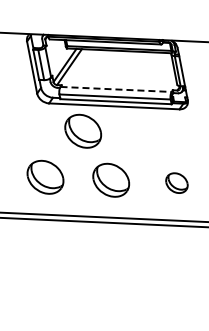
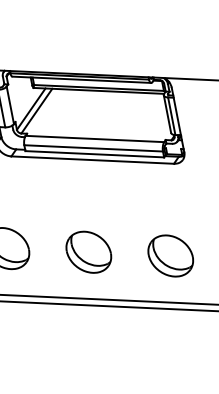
line: (116, 89) -> (95, 139), dashed -> solid
part: (83, 130) -> (54, 190), removed
part: (176, 182) -> (170, 255), size x1.67

